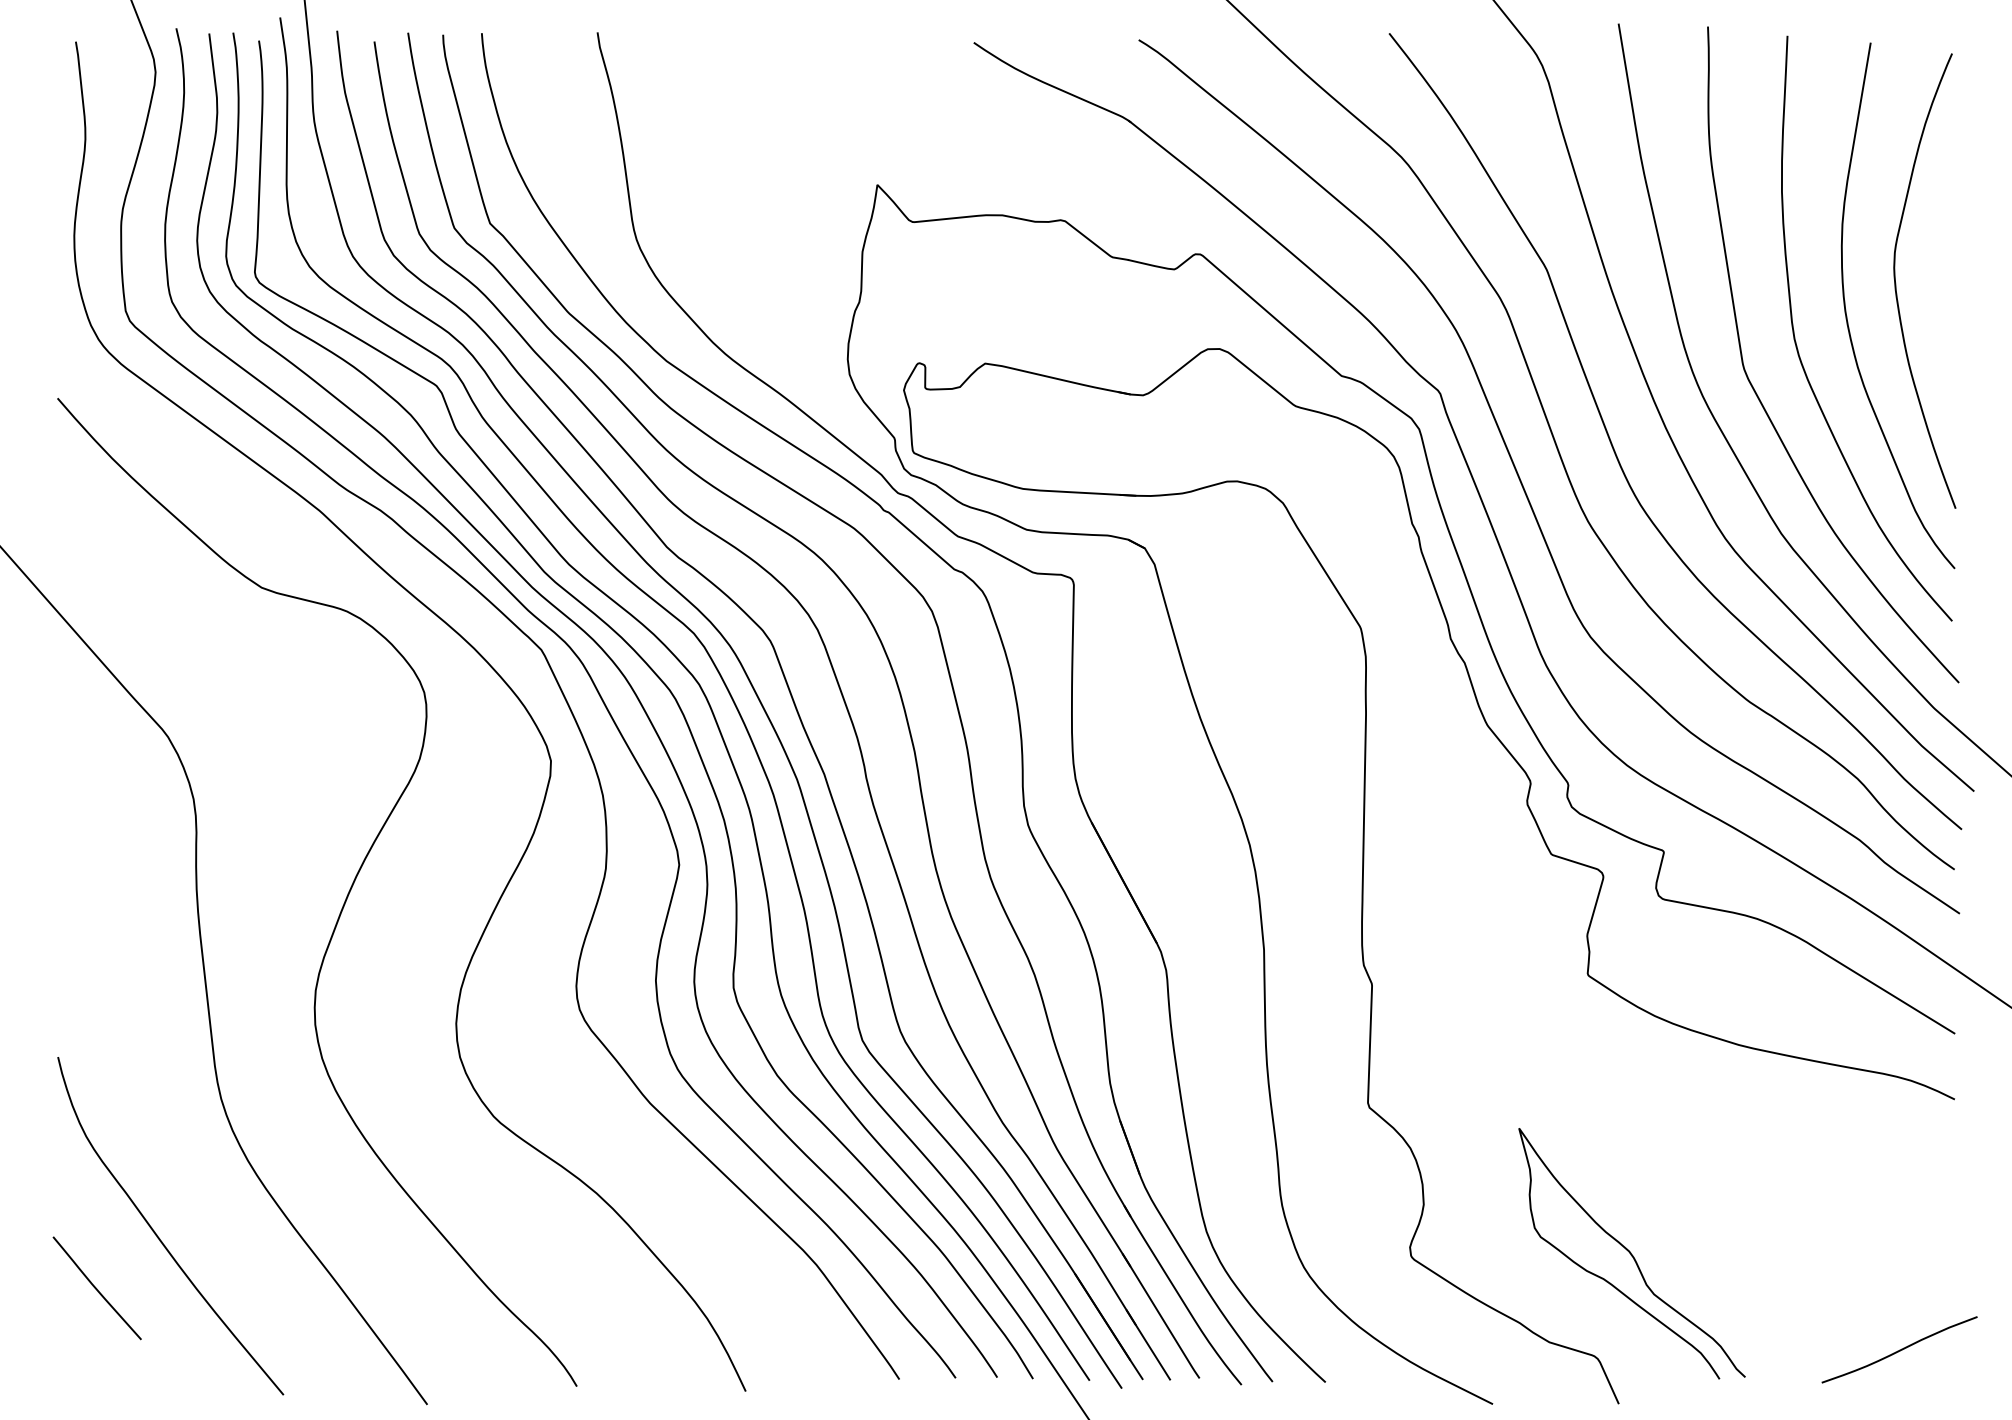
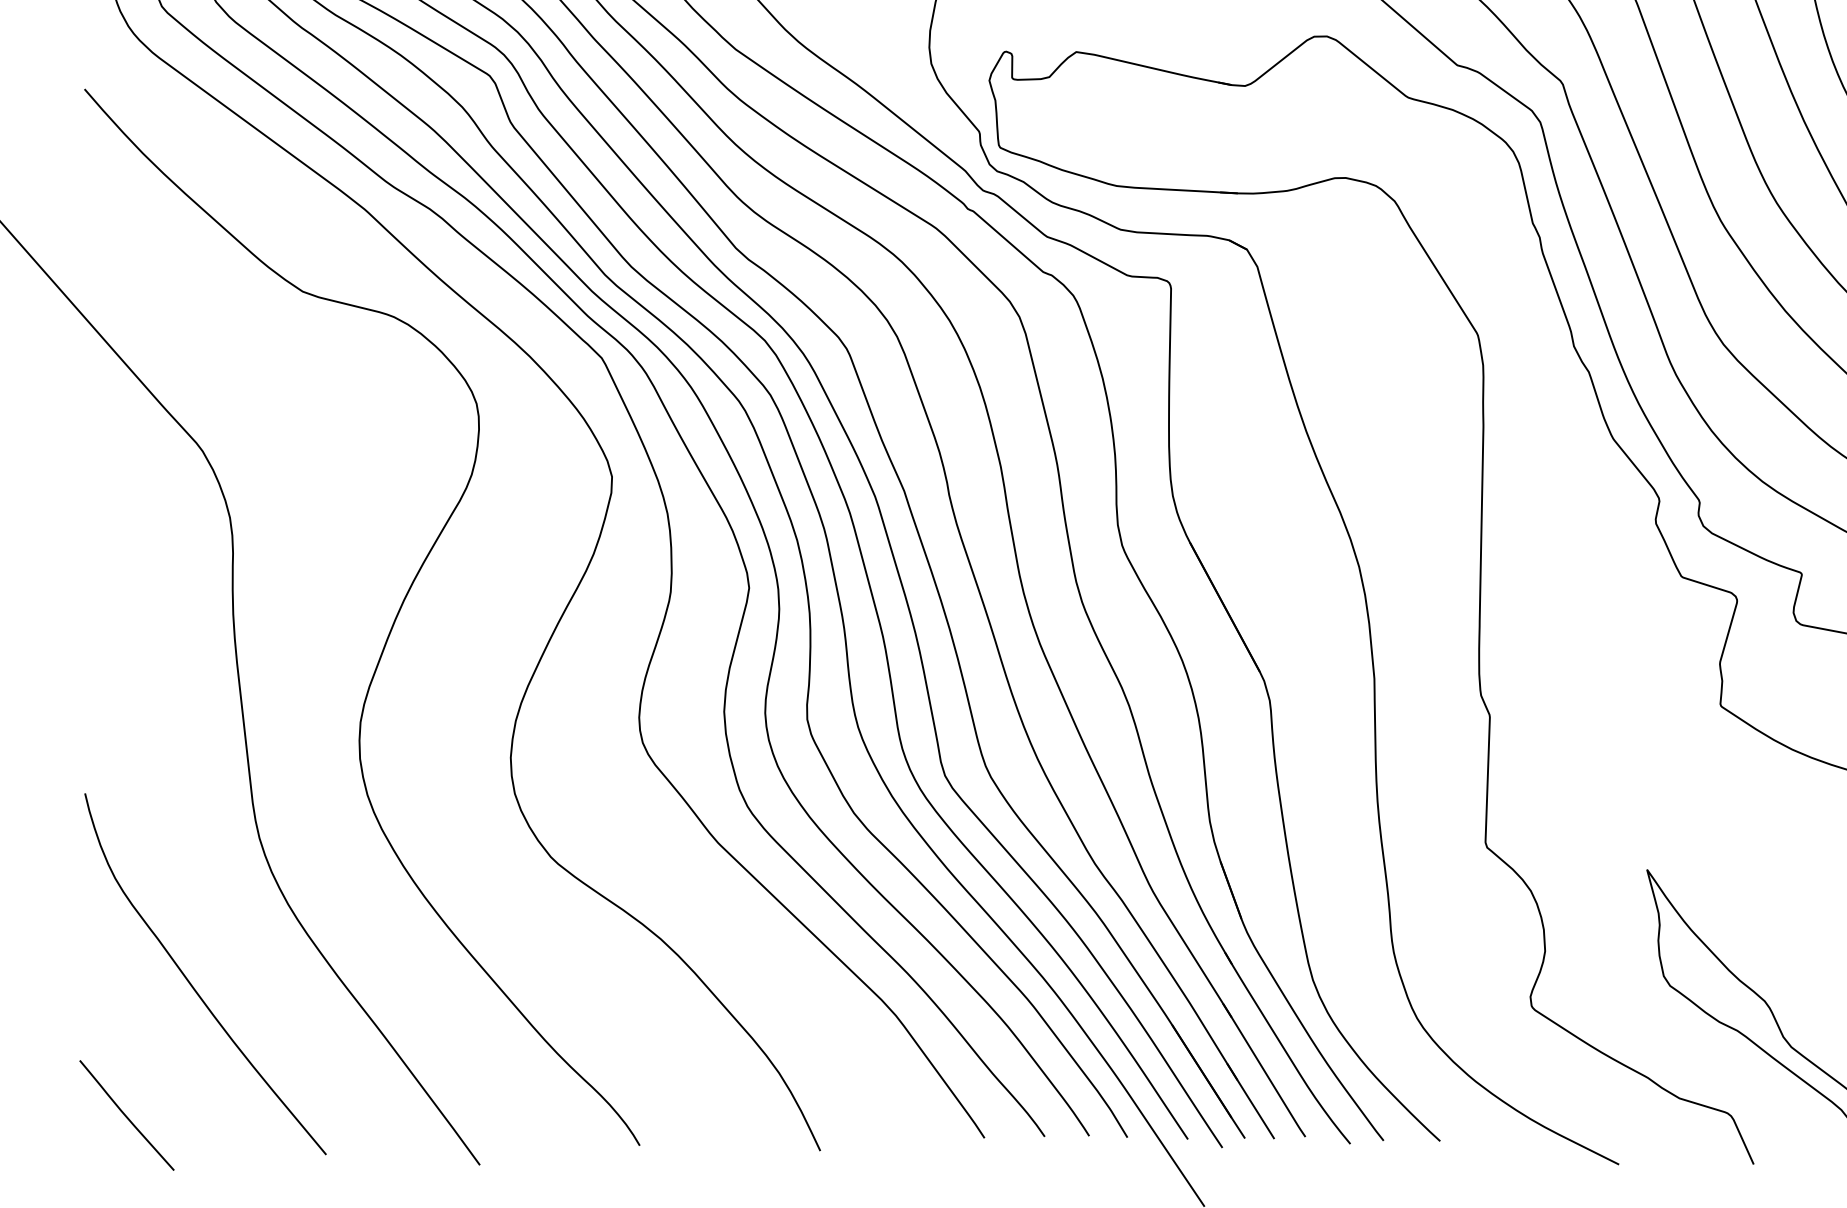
curve: (96, 1288) -> (126, 1115), moved

